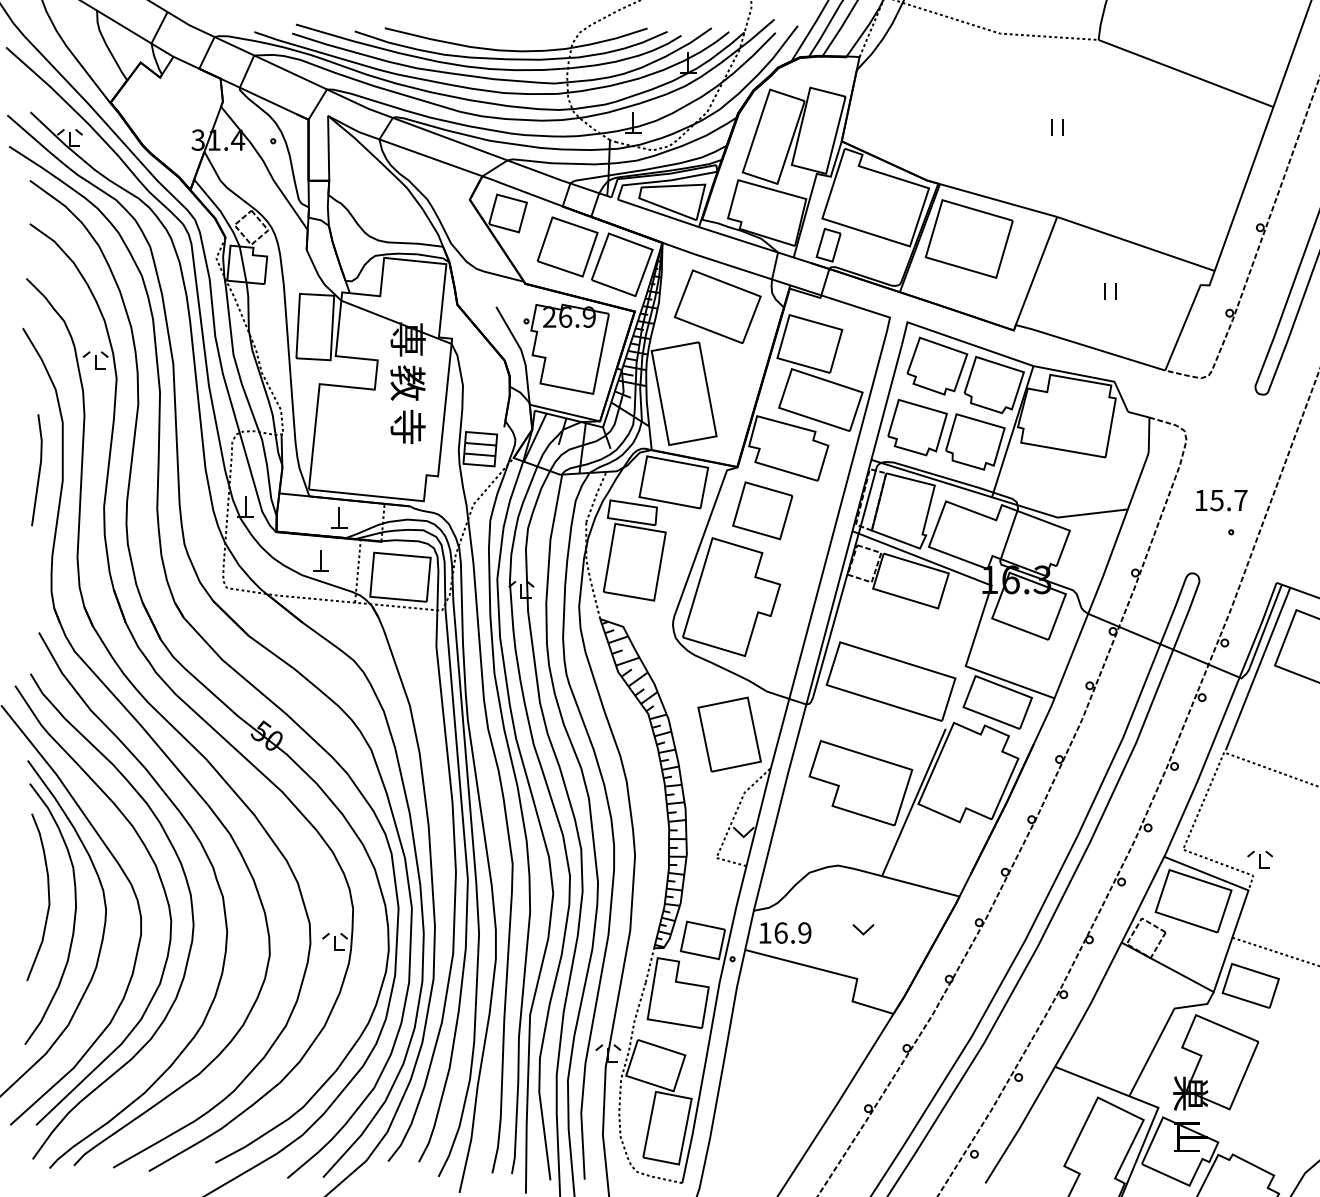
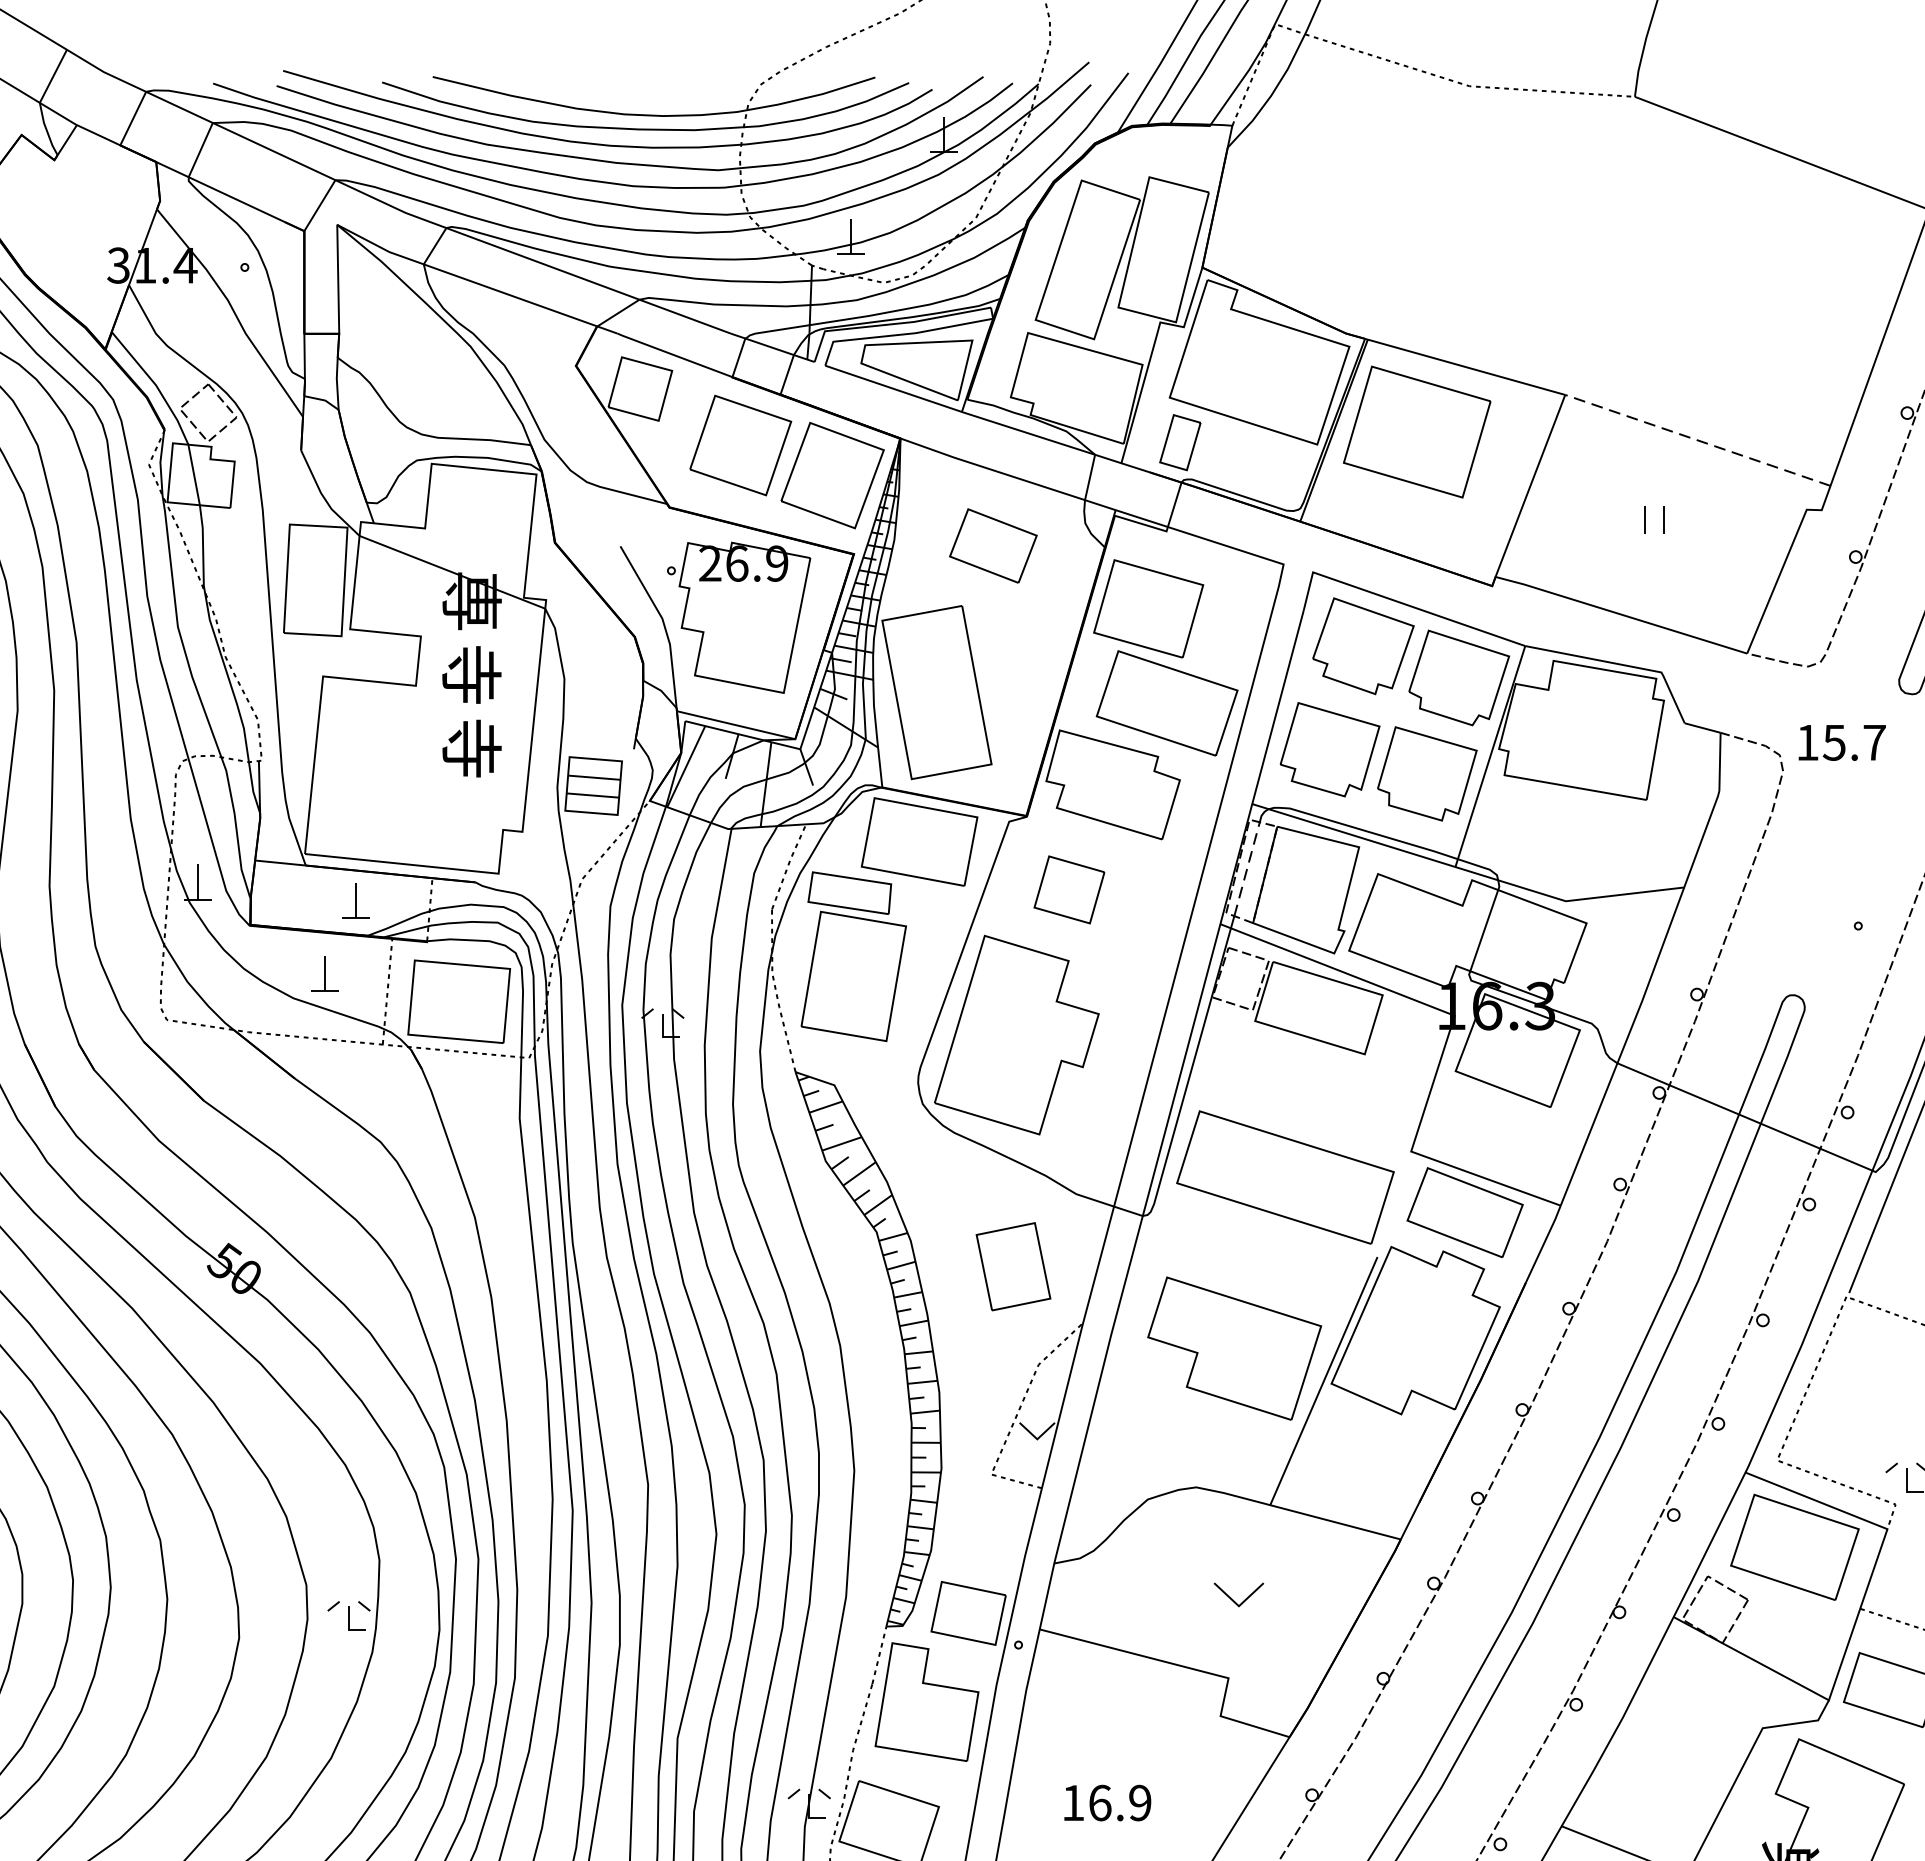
part: (1057, 127) -> (1565, 244), removed
line: (1135, 243) -> (1697, 439), solid -> dashed
part: (717, 306) -> (993, 545), size x0.6
text: (407, 382) -> (470, 673), 教 -> 寺
line: (868, 498) -> (1247, 869), solid -> dashed
text: (1221, 500) -> (1841, 742), moved
part: (762, 510) -> (1068, 889), size x0.7
part: (729, 734) -> (1013, 1266), size x0.7
part: (863, 929) -> (1238, 1594), size x1.4
text: (785, 932) -> (1107, 1802), moved

